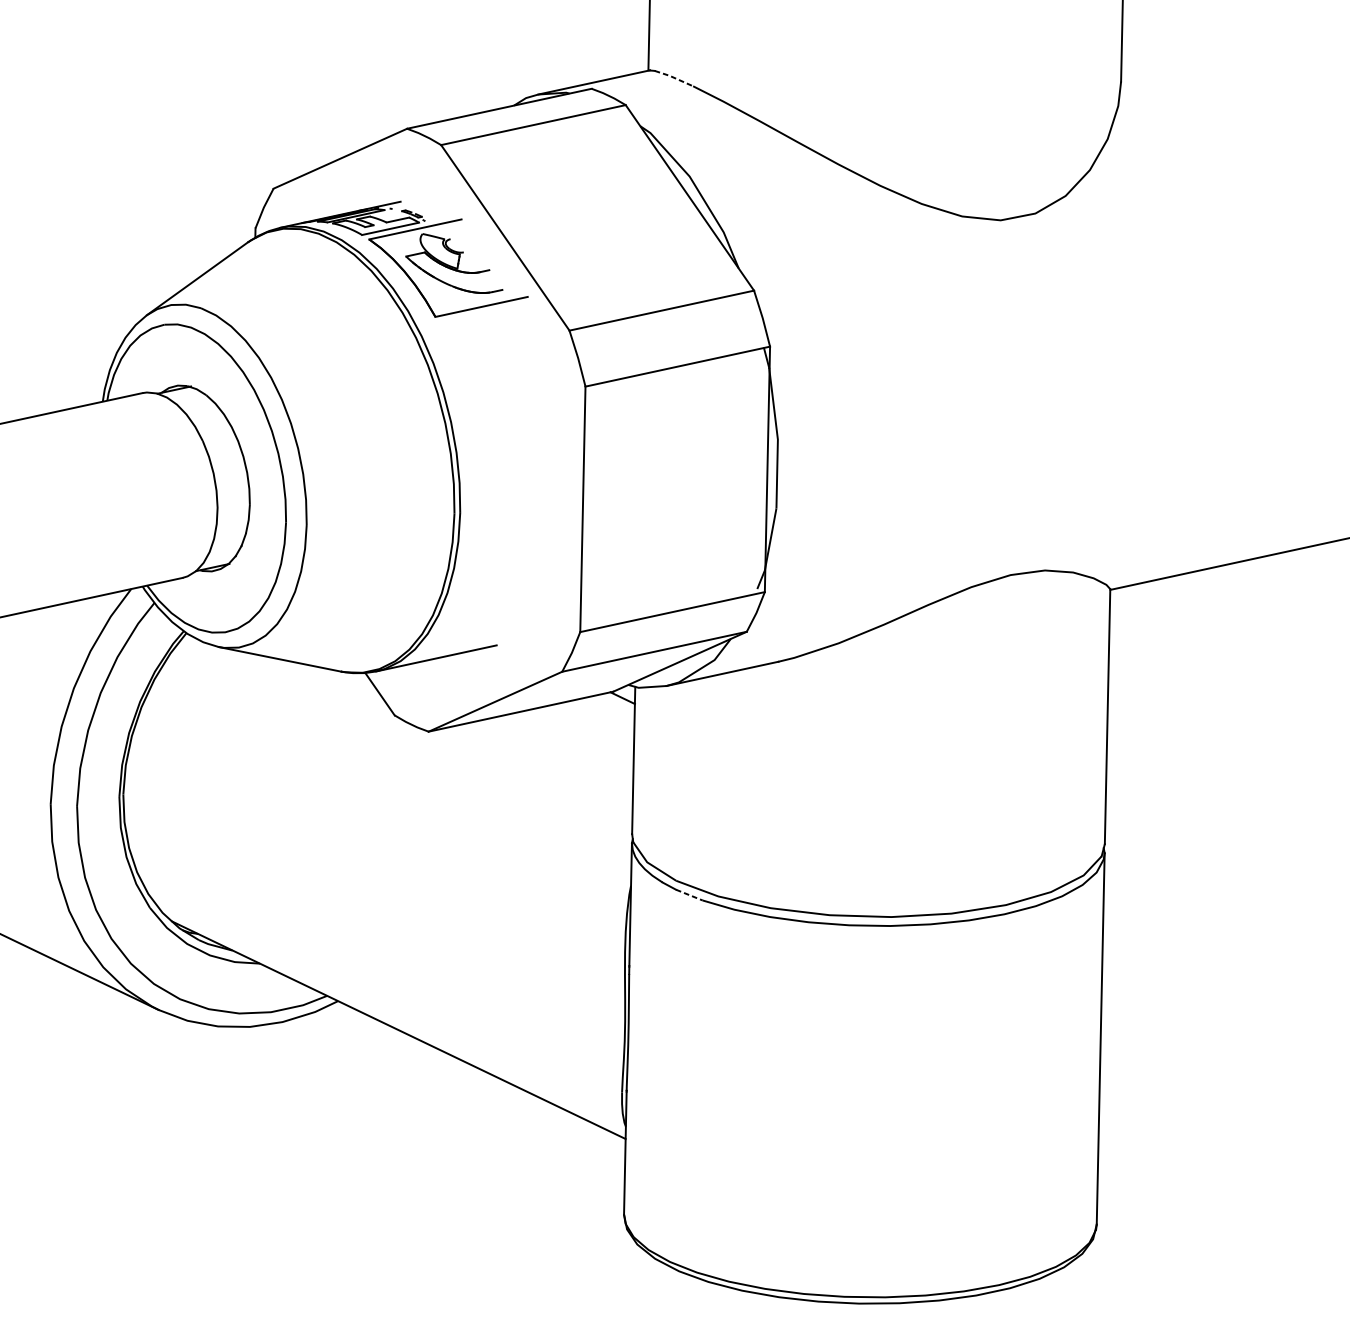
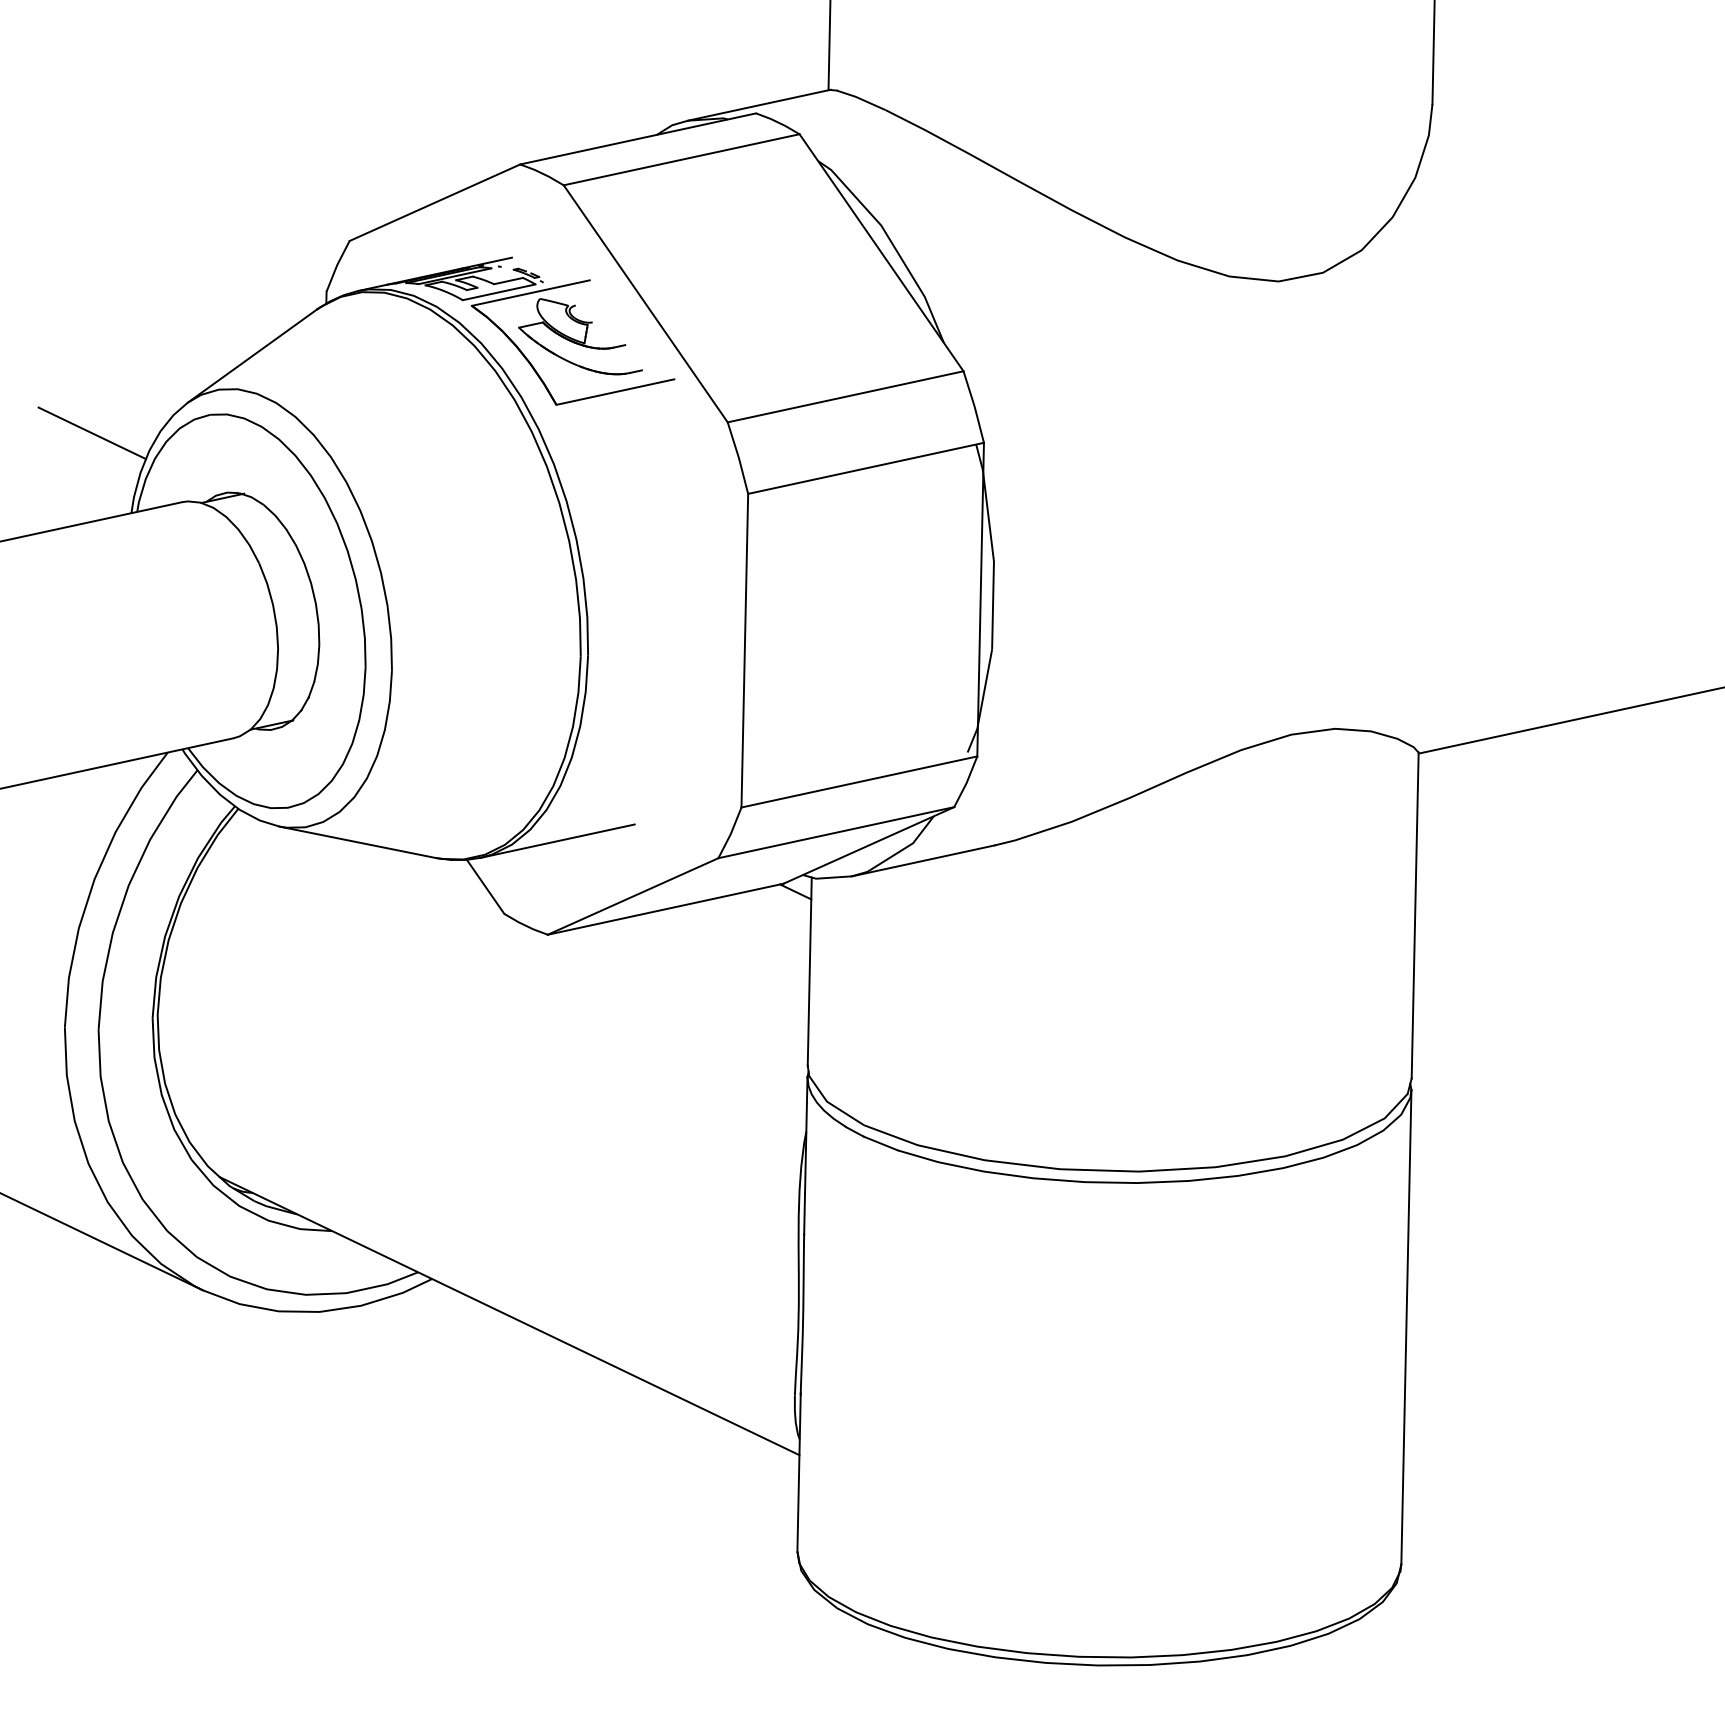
line: (674, 77) -> (861, 99), dashed -> solid
line: (72, 339) -> (92, 433), added
line: (689, 895) -> (881, 1143), dashed -> solid

